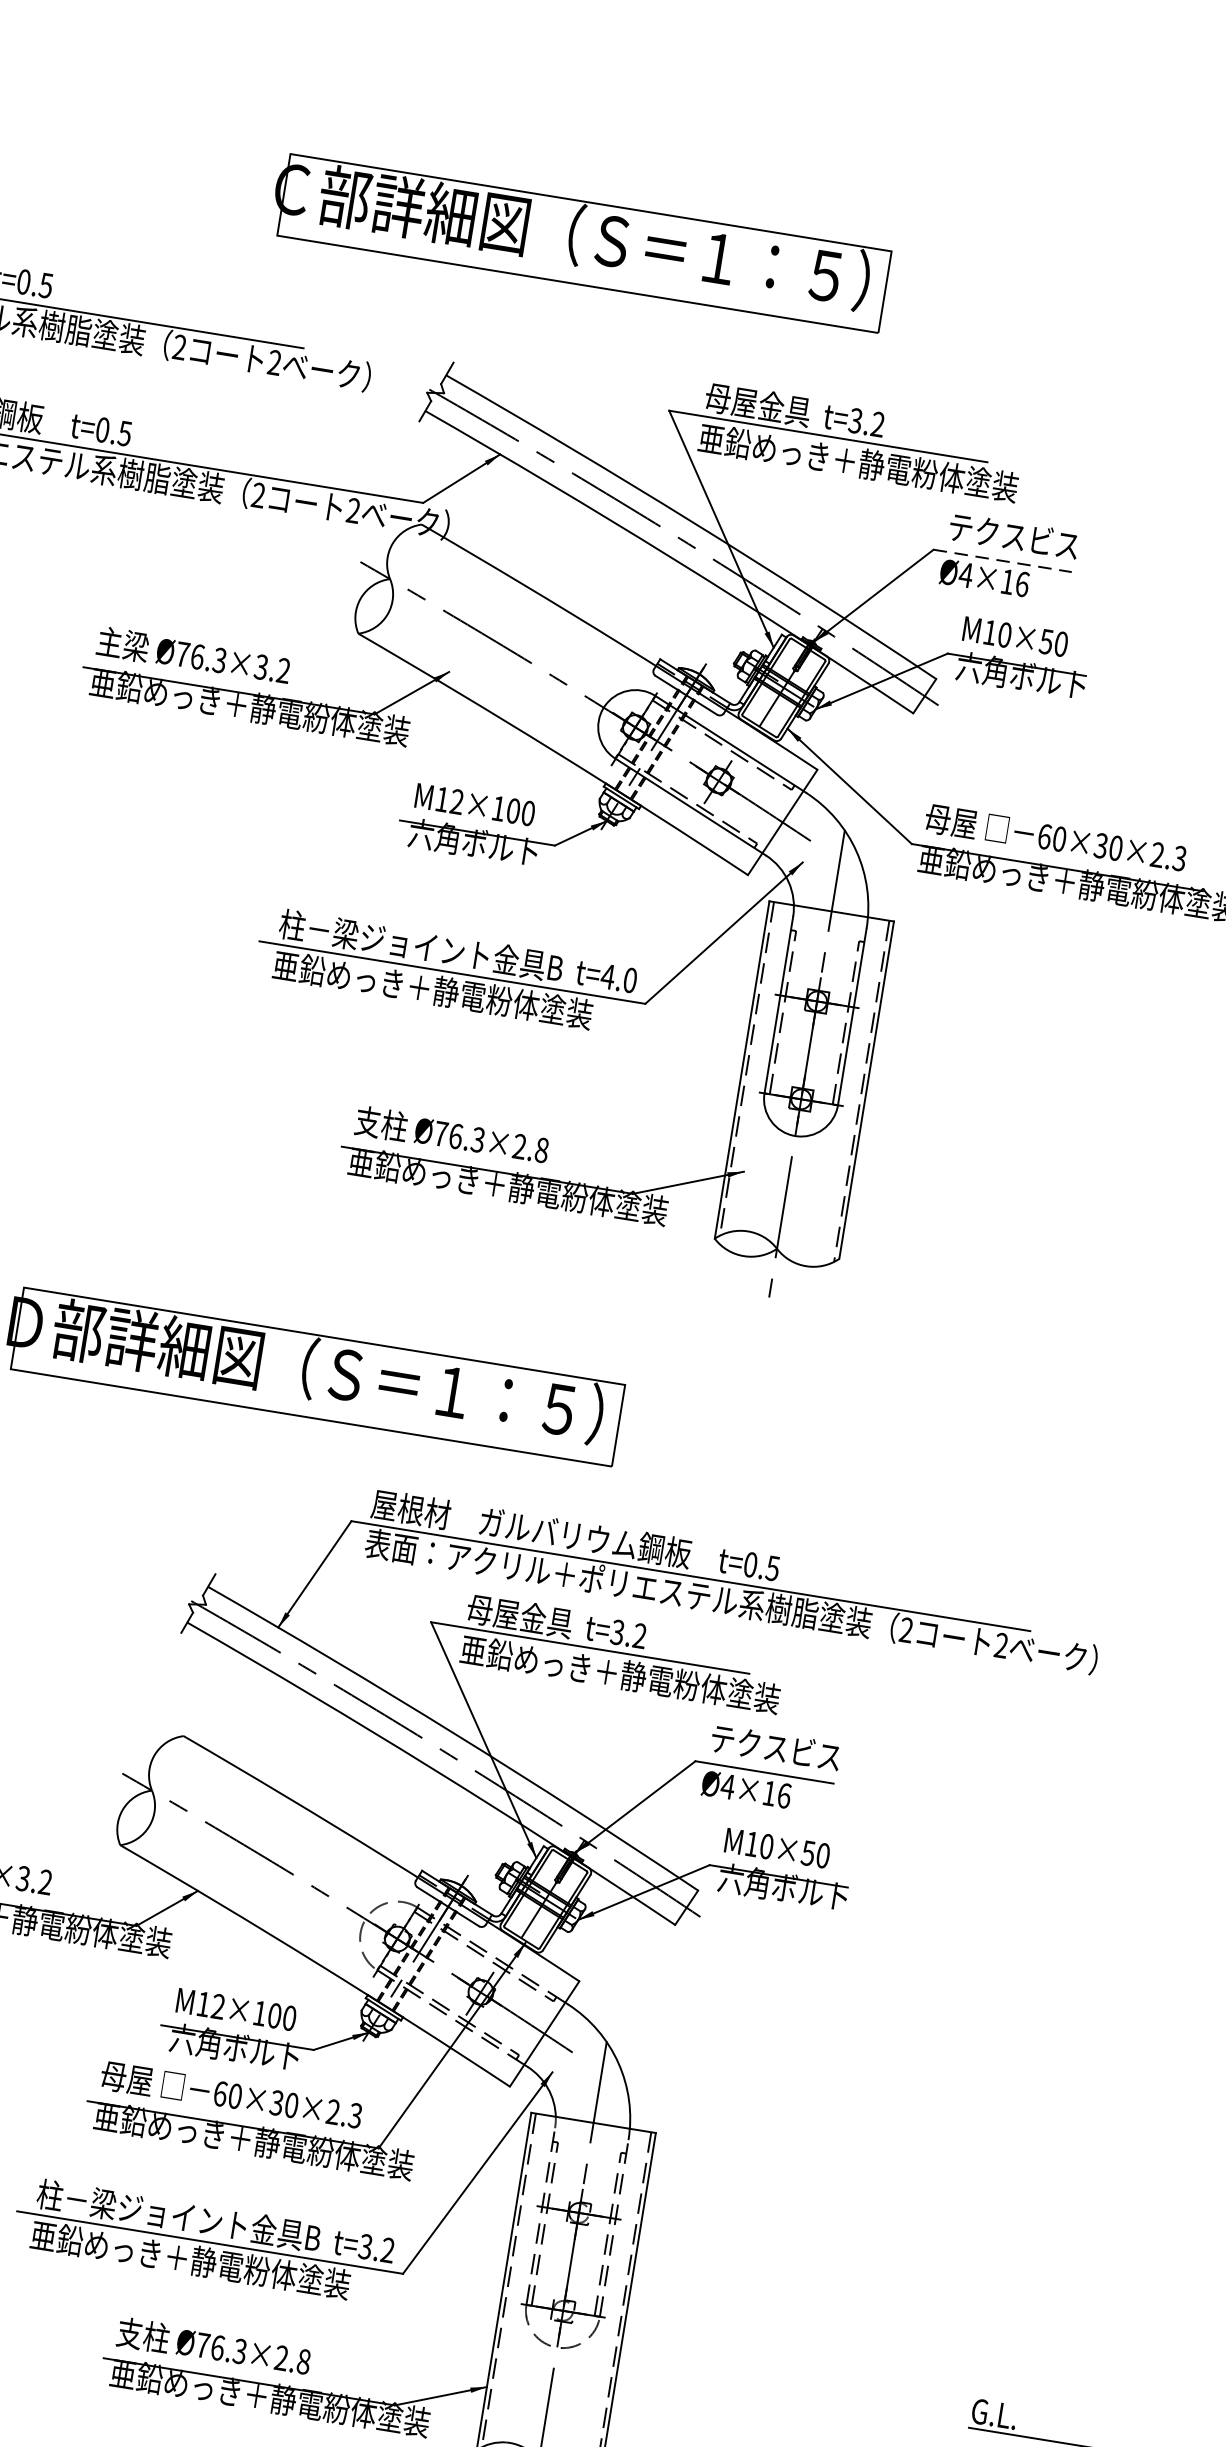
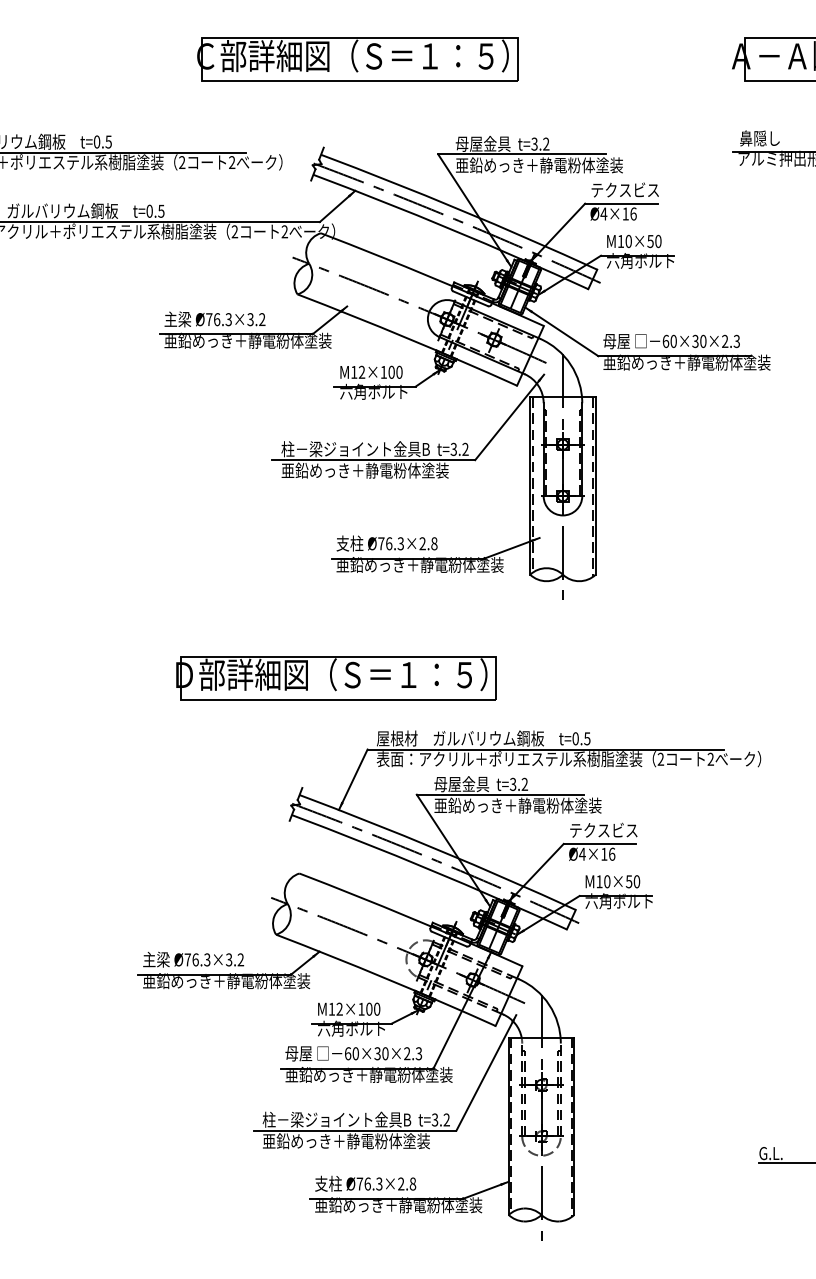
part: (579, 242) -> (357, 59), moved
line: (1002, 560) -> (621, 203), dashed -> solid
text: (619, 976) -> (459, 448), t=4.0 -> t=3.2

